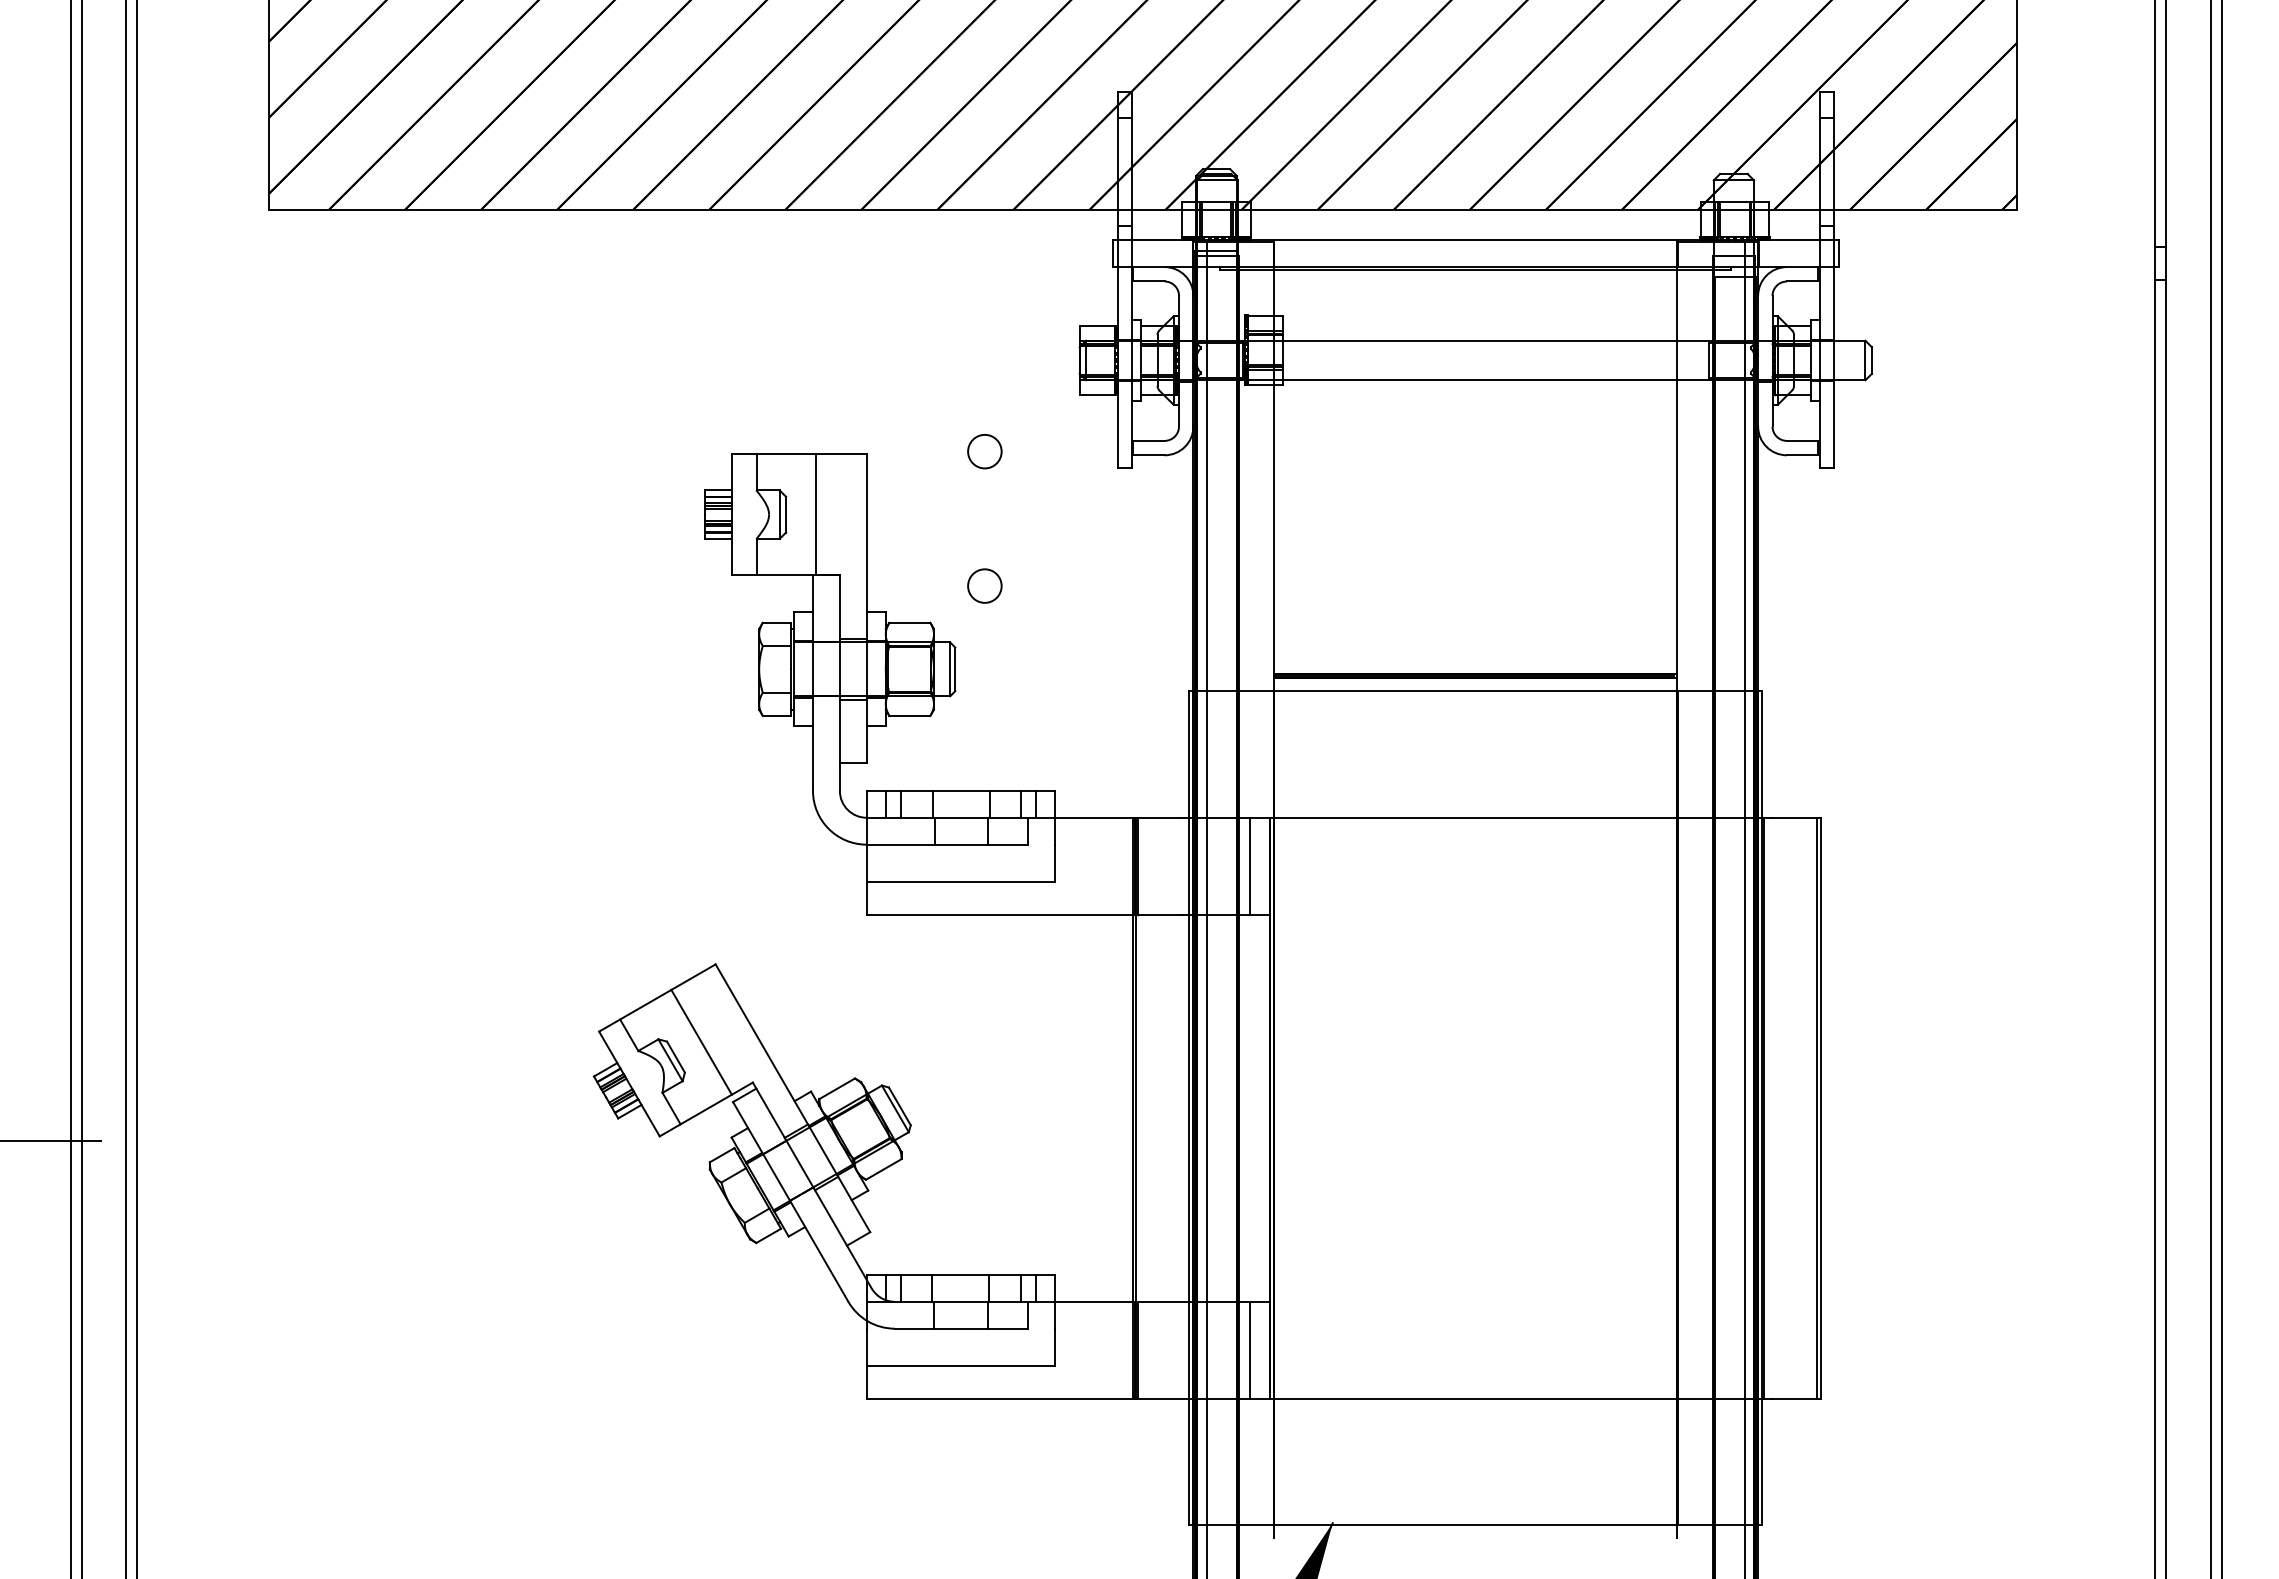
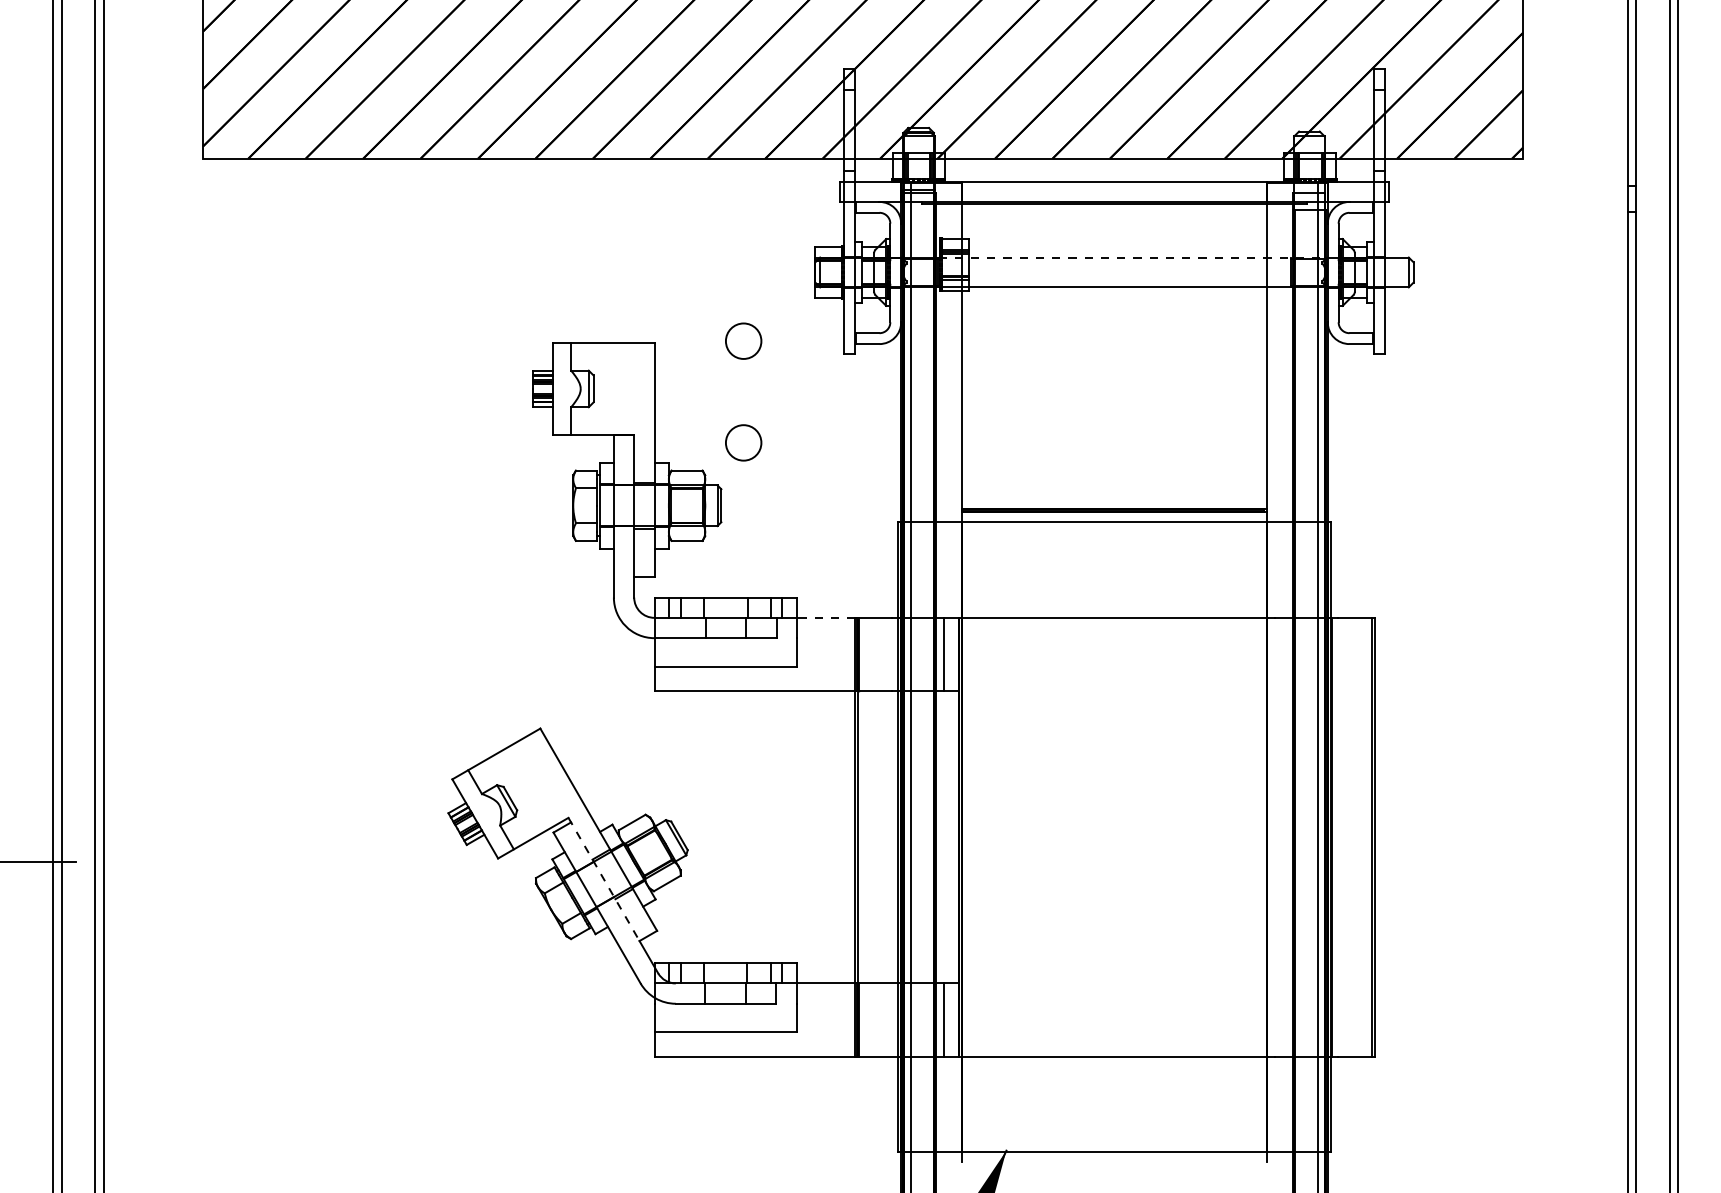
line: (1500, 340) -> (1133, 257), solid -> dashed
circle: (984, 451) -> (743, 341), size x1.4
line: (815, 514) -> (615, 388), removed
circle: (984, 585) -> (743, 442), size x1.4
line: (1093, 817) -> (825, 617), solid -> dashed
line: (701, 1041) -> (529, 786), removed
line: (800, 1164) -> (604, 879), solid -> dashed

